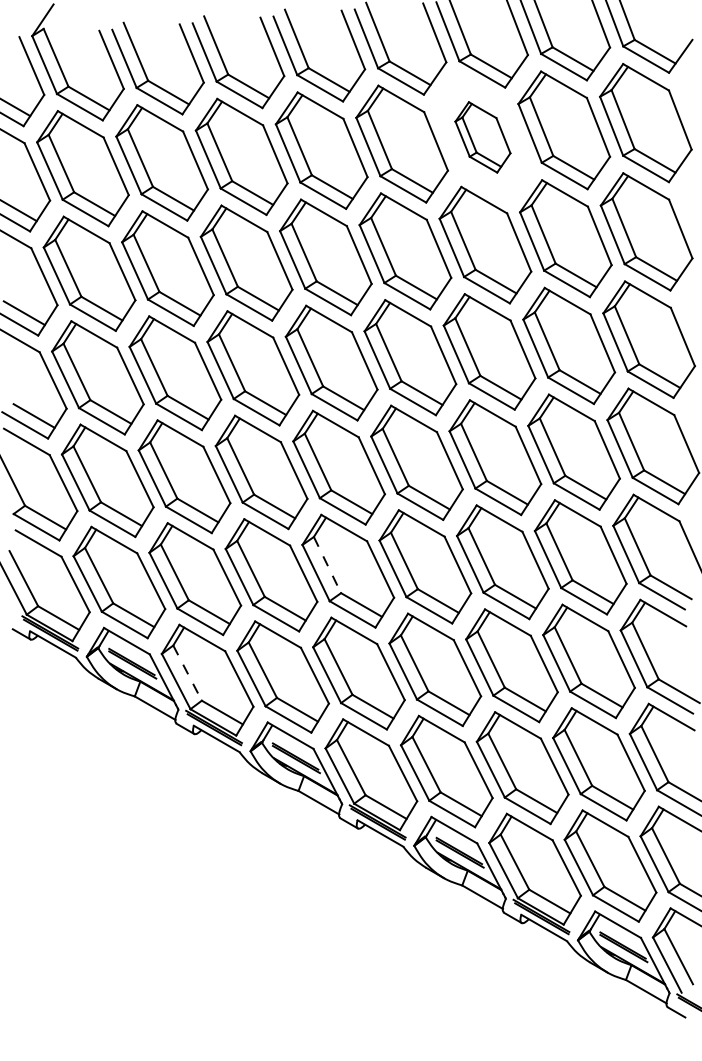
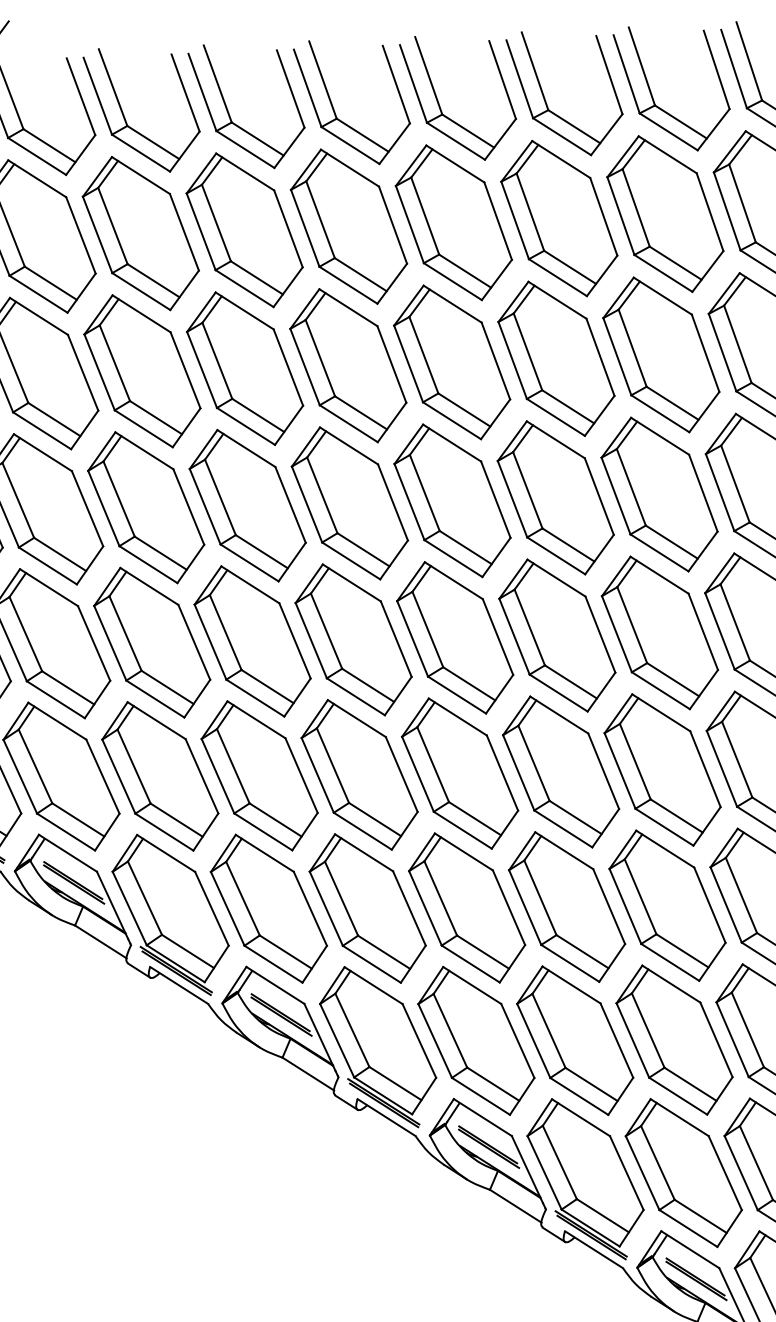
part: (482, 137) -> (558, 218), size x1.67
line: (327, 565) -> (332, 766), dashed -> solid
line: (187, 673) -> (144, 898), dashed -> solid

